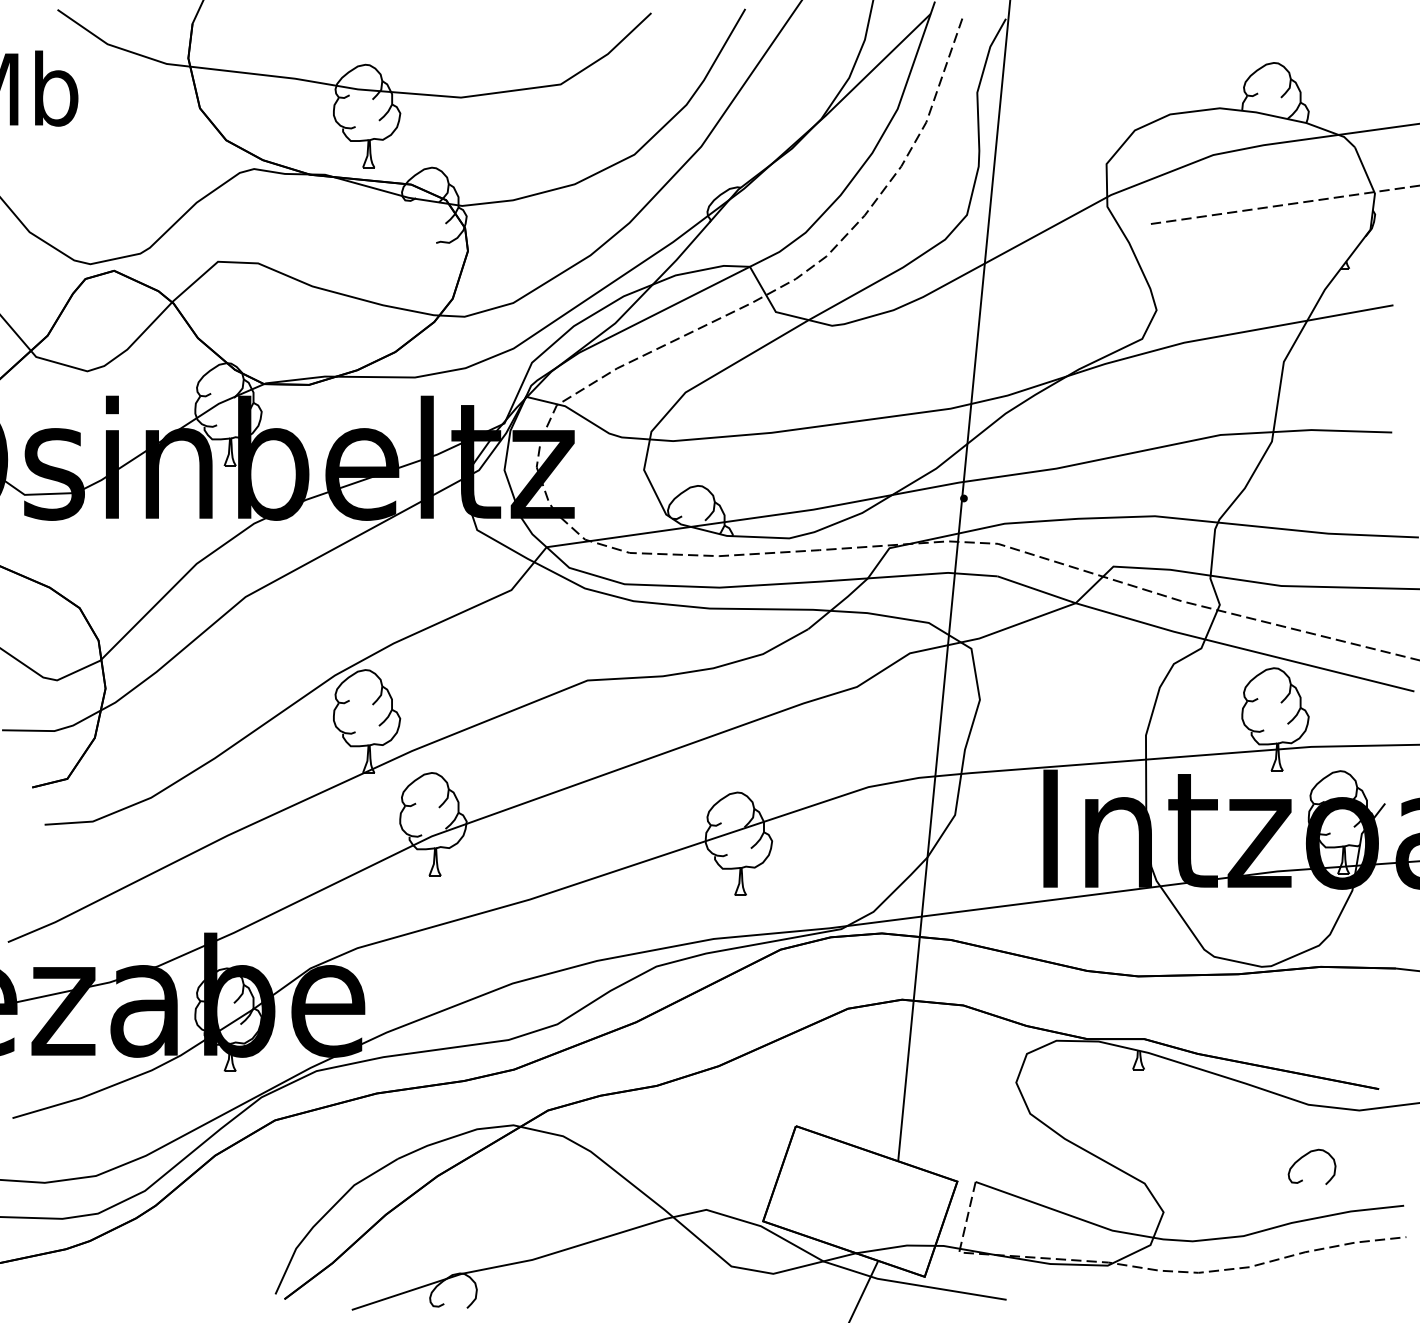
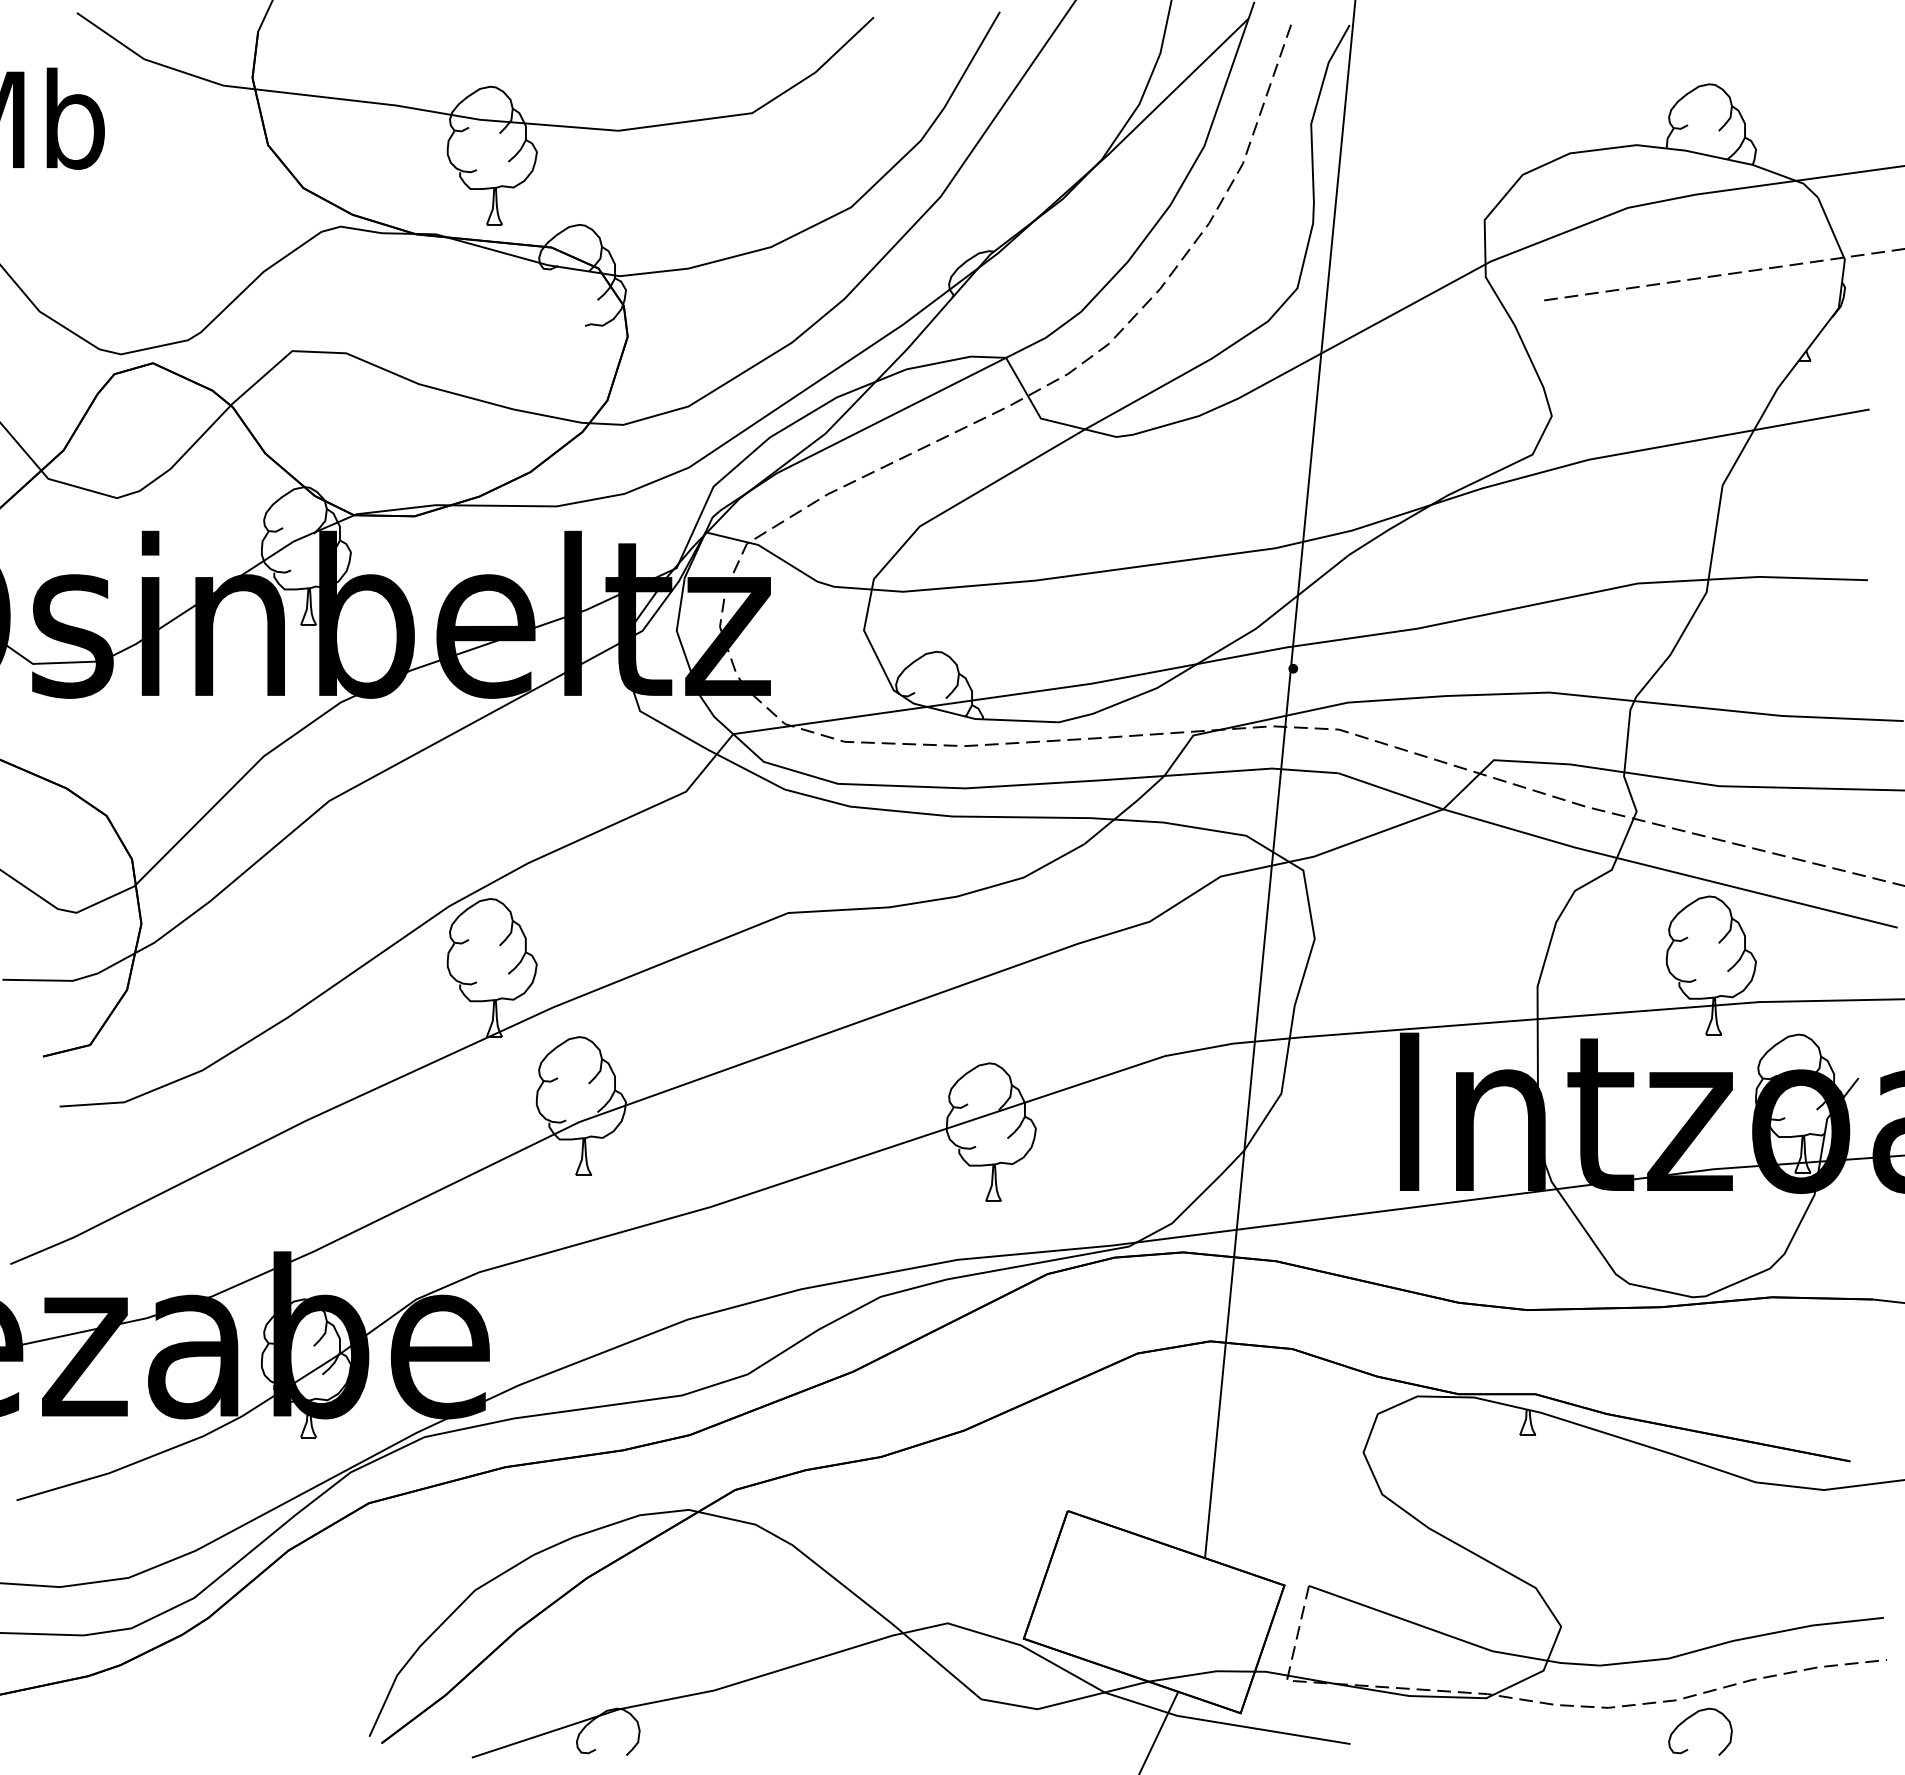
curve: (1306, 1155) -> (1692, 1716), moved

